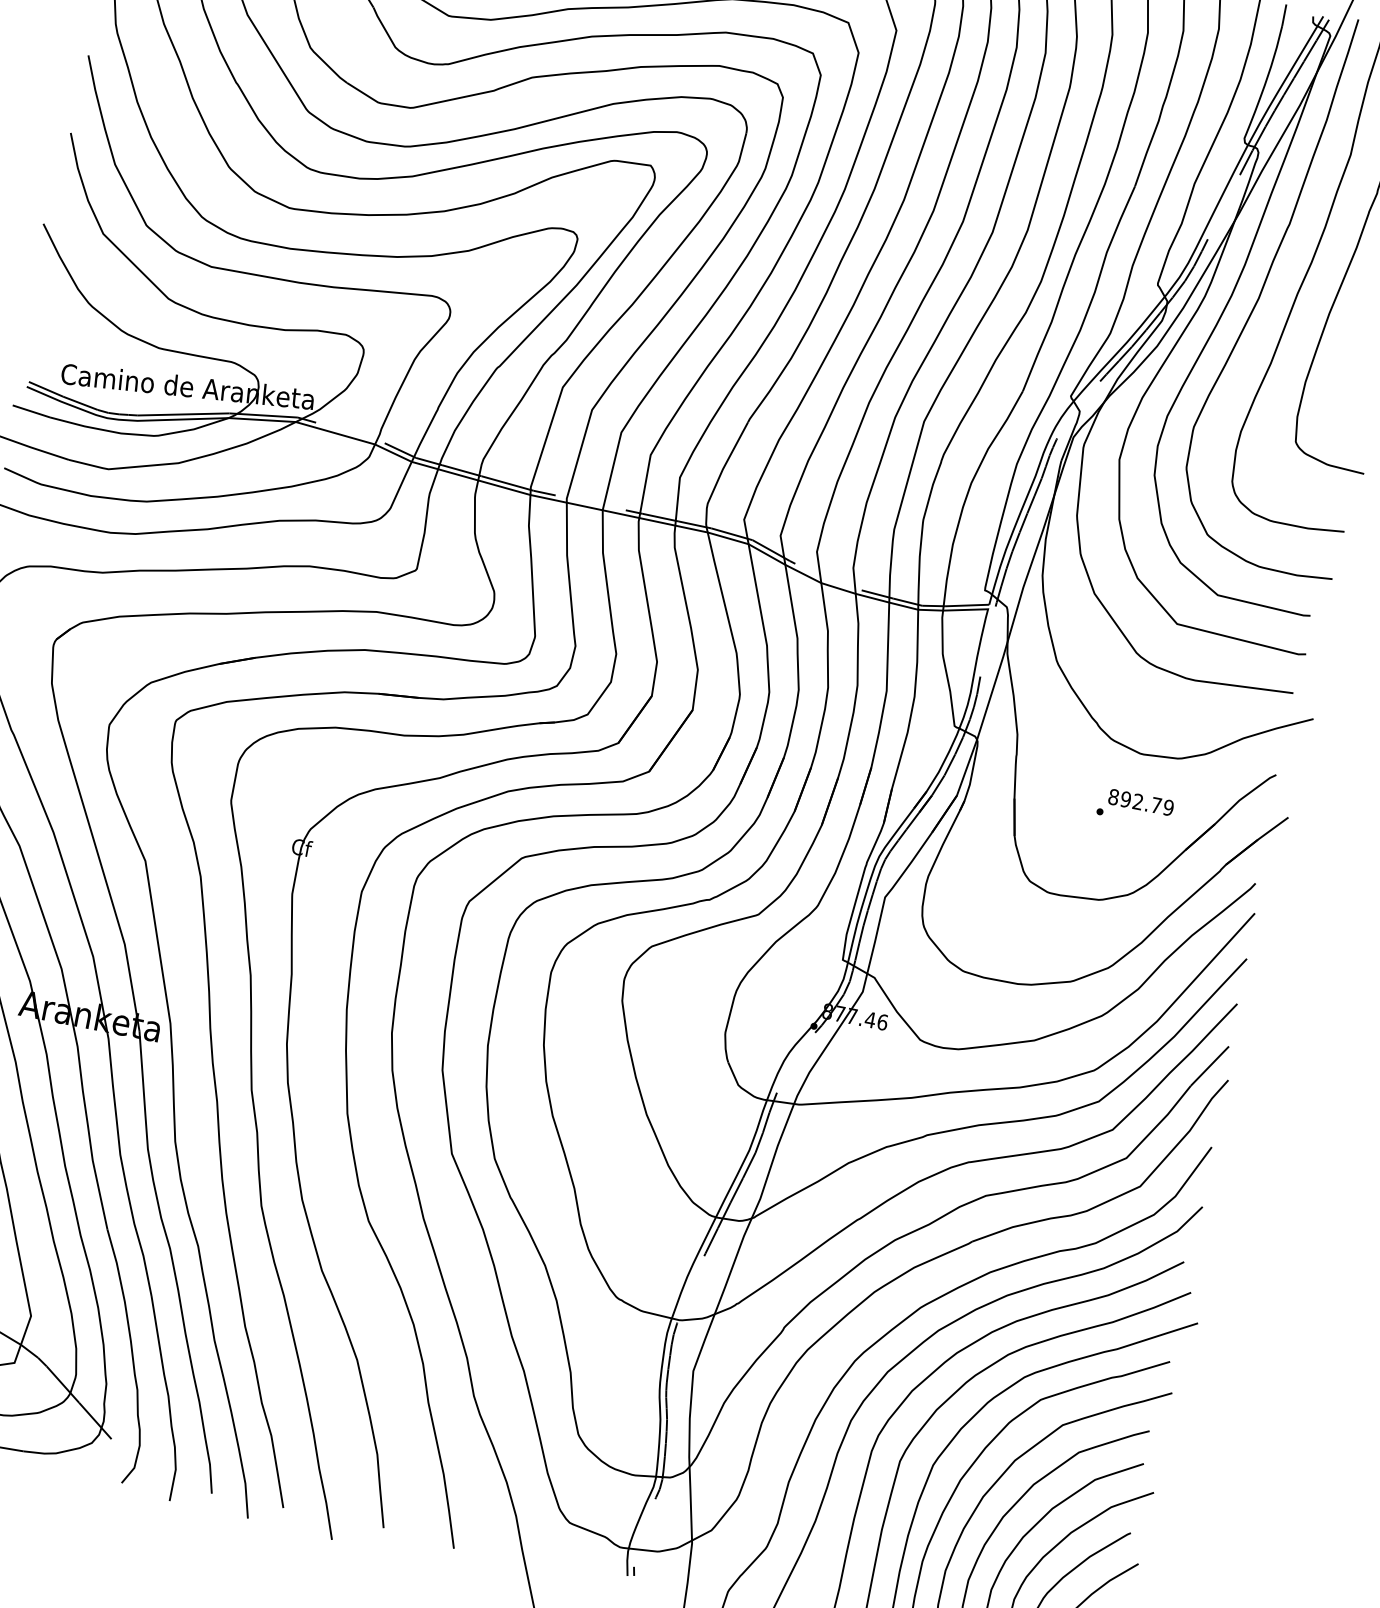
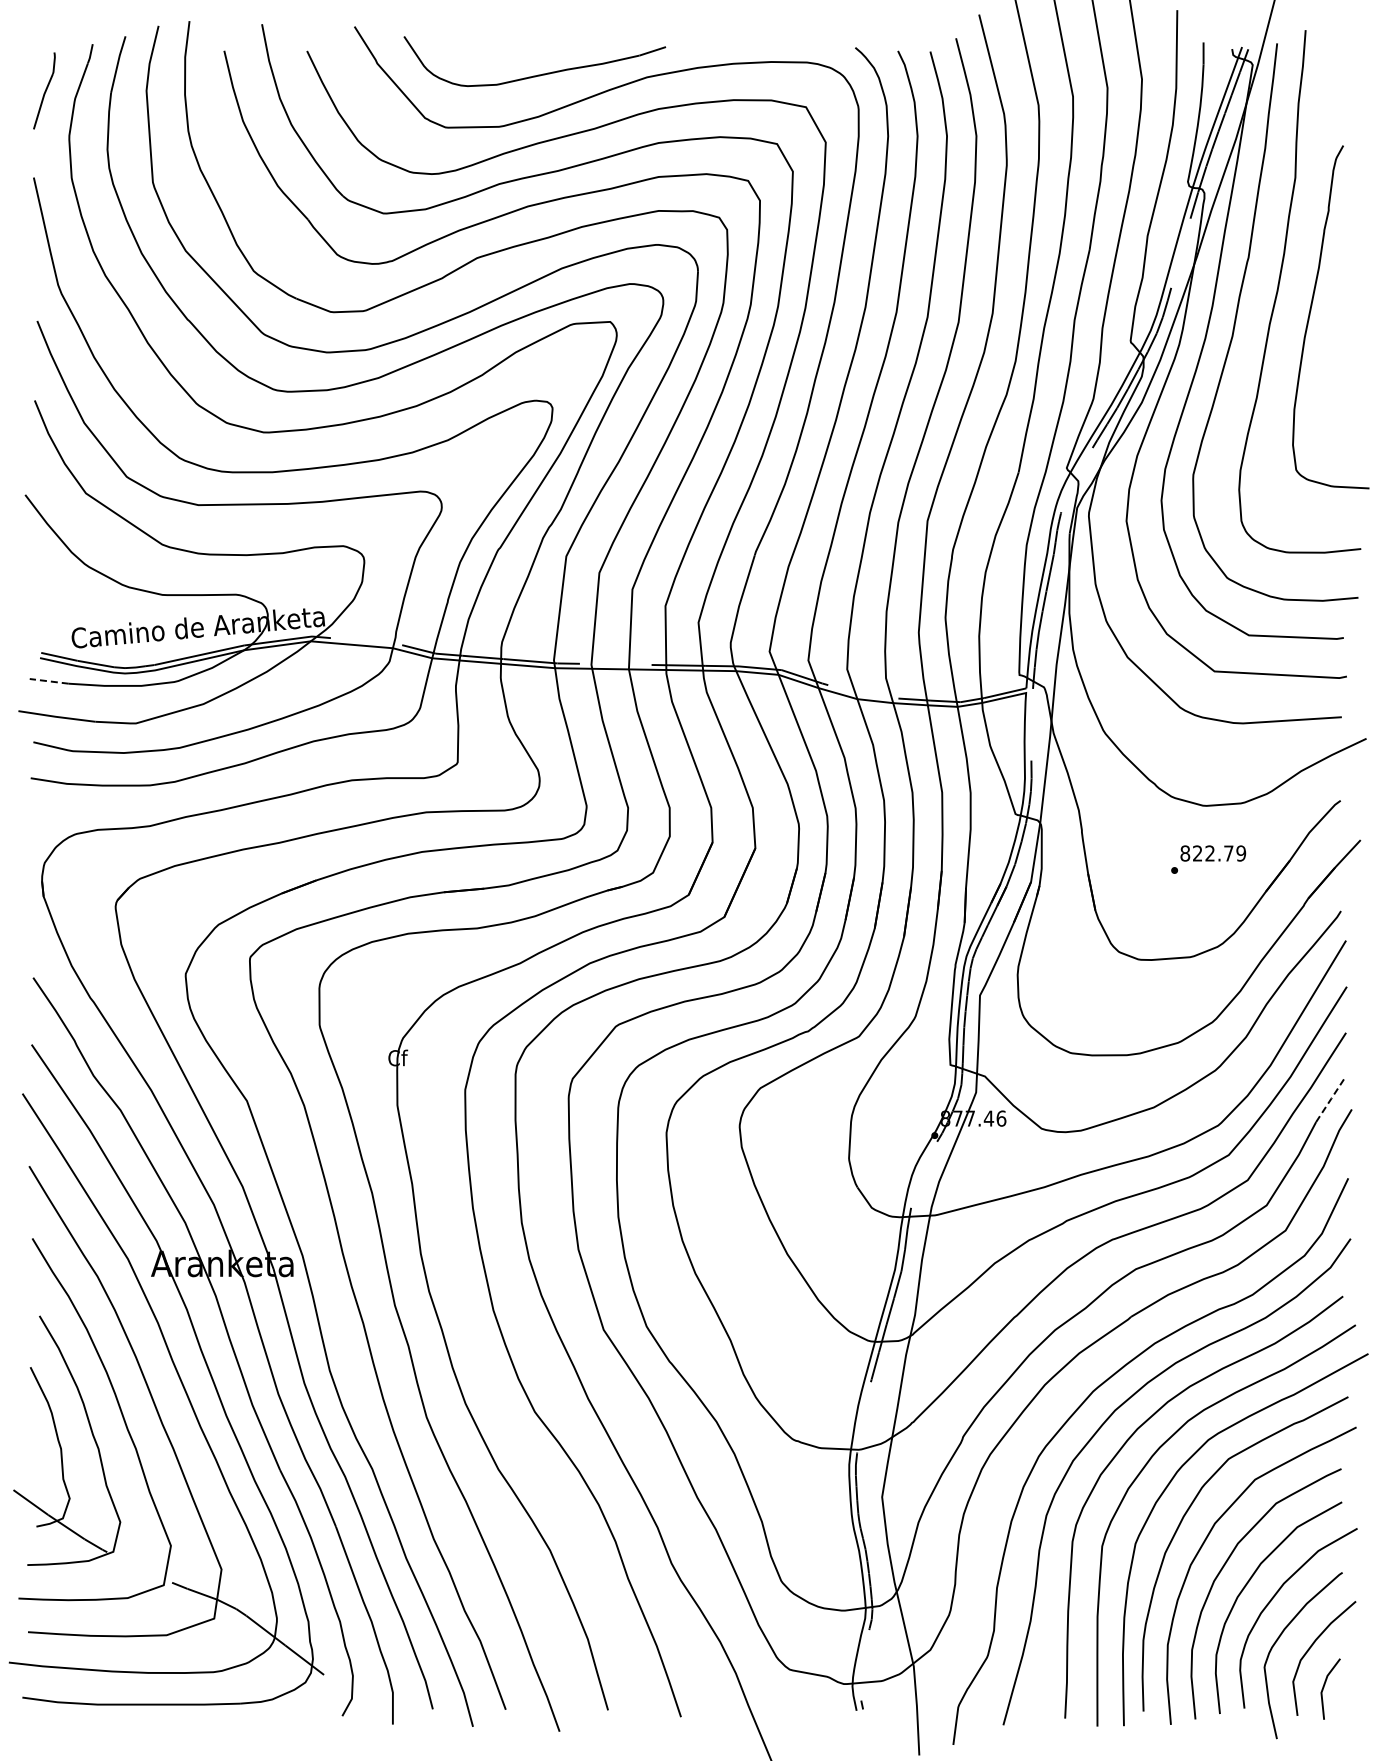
line: (31, 411) -> (49, 681), solid -> dashed
text: (1125, 799) -> (1197, 853), 892.79 -> 822.79
line: (1210, 1065) -> (1331, 1098), solid -> dashed

